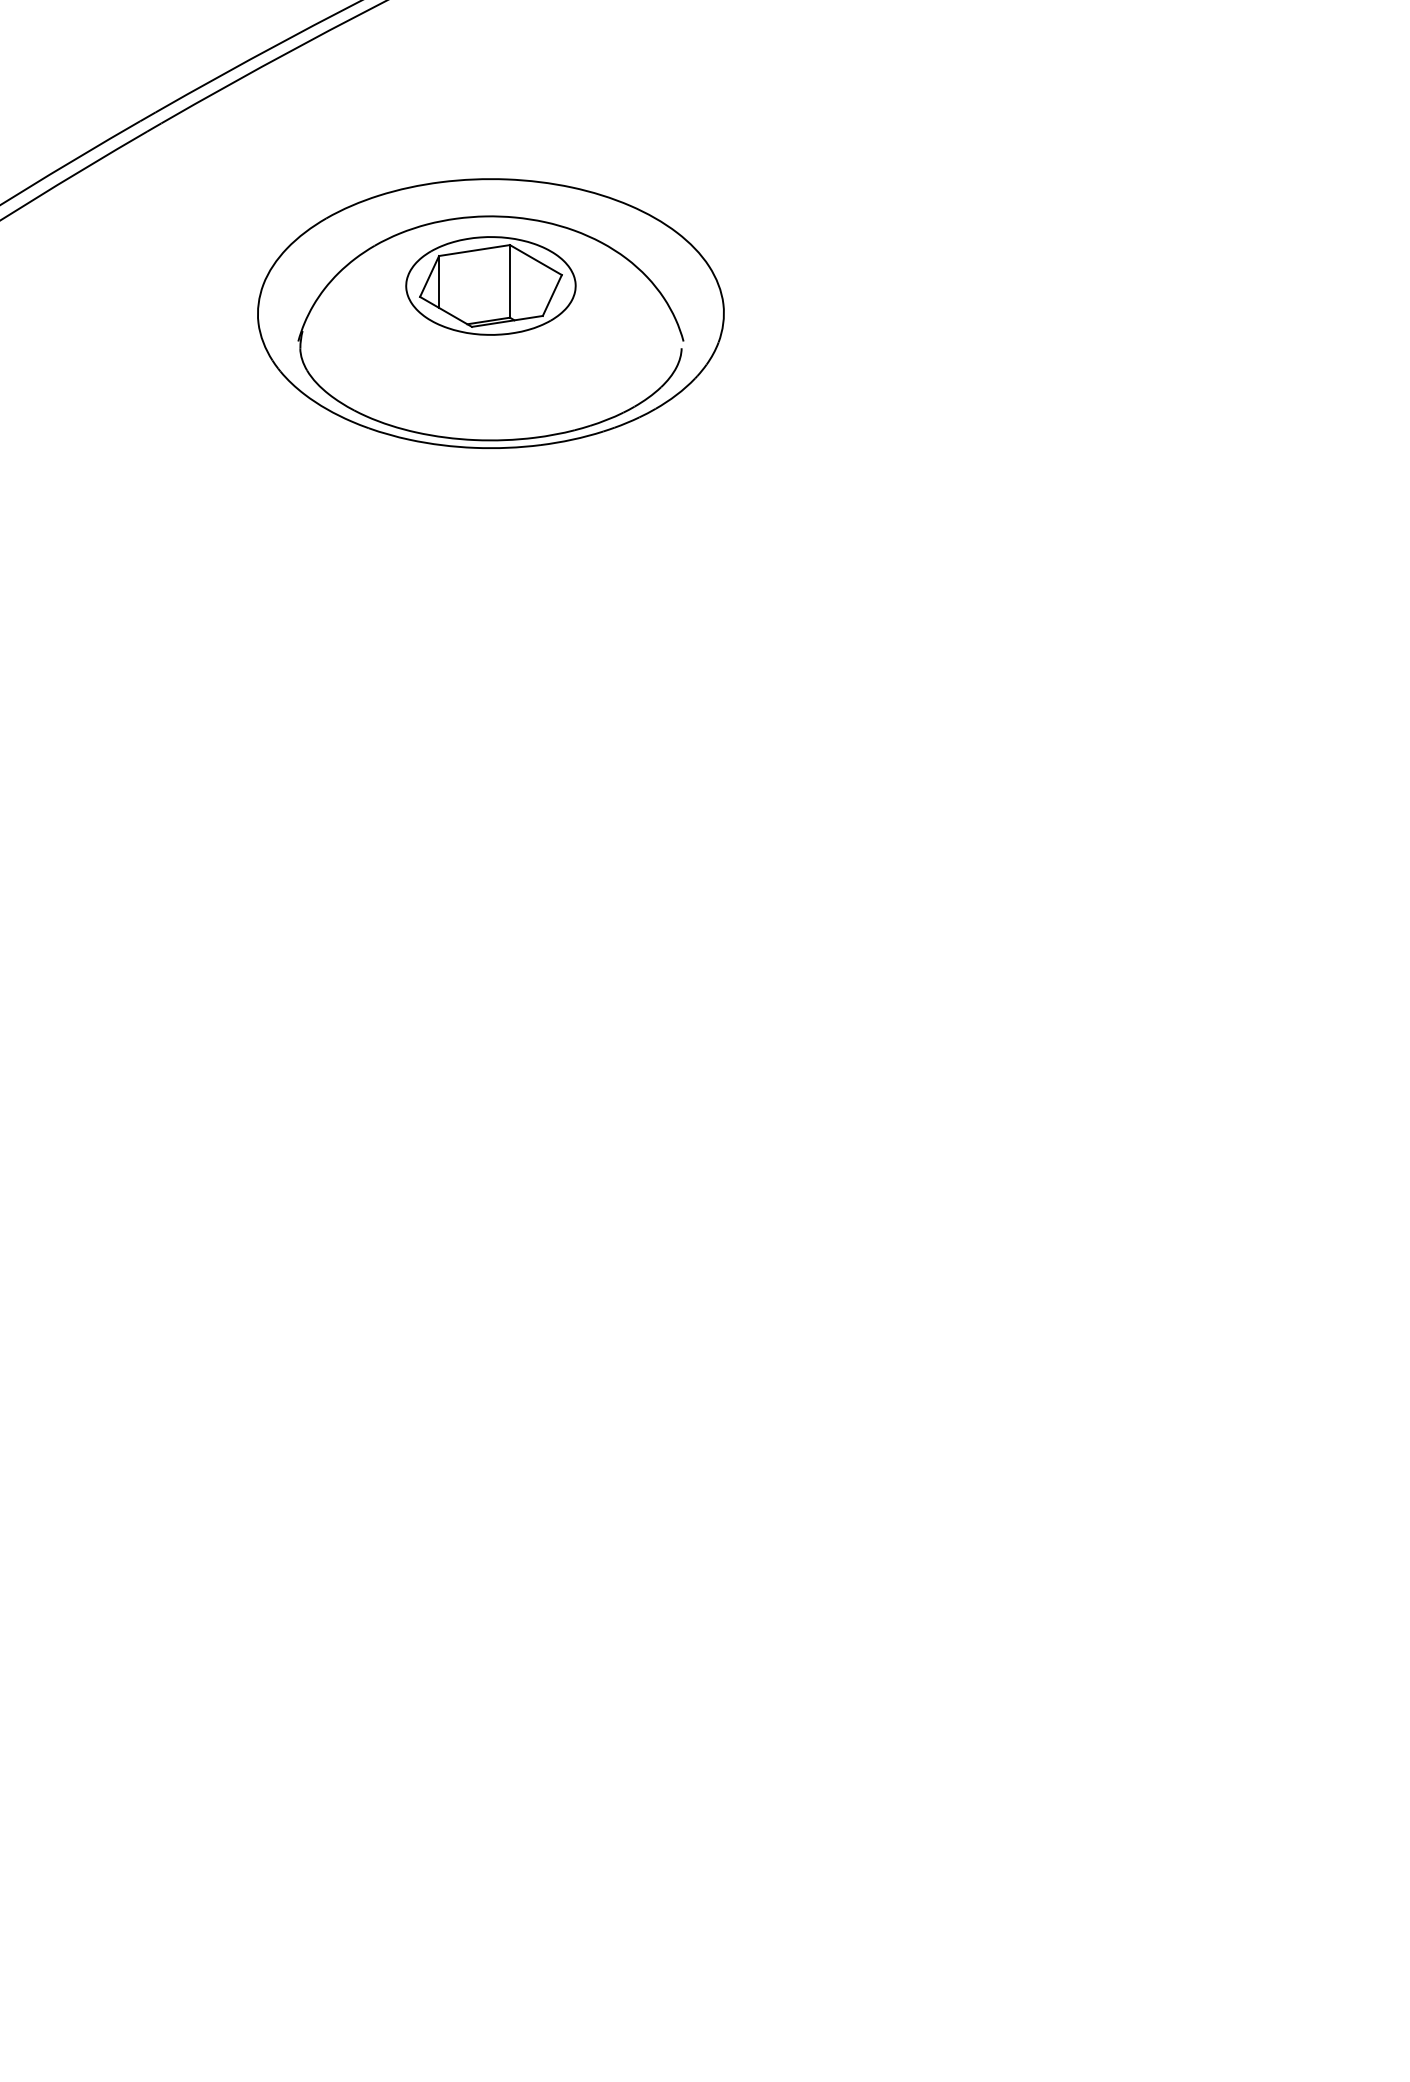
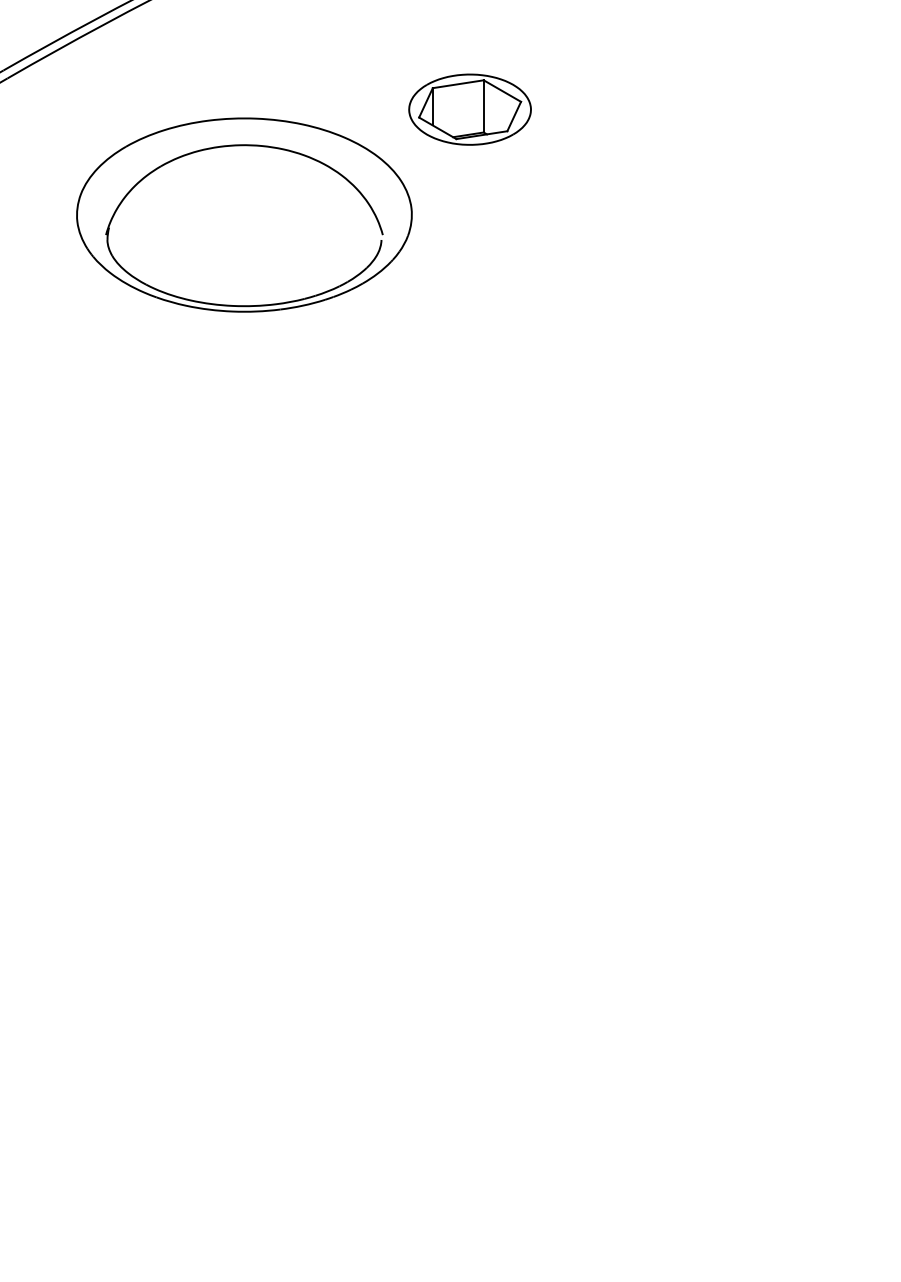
part: (490, 285) -> (469, 109), moved

